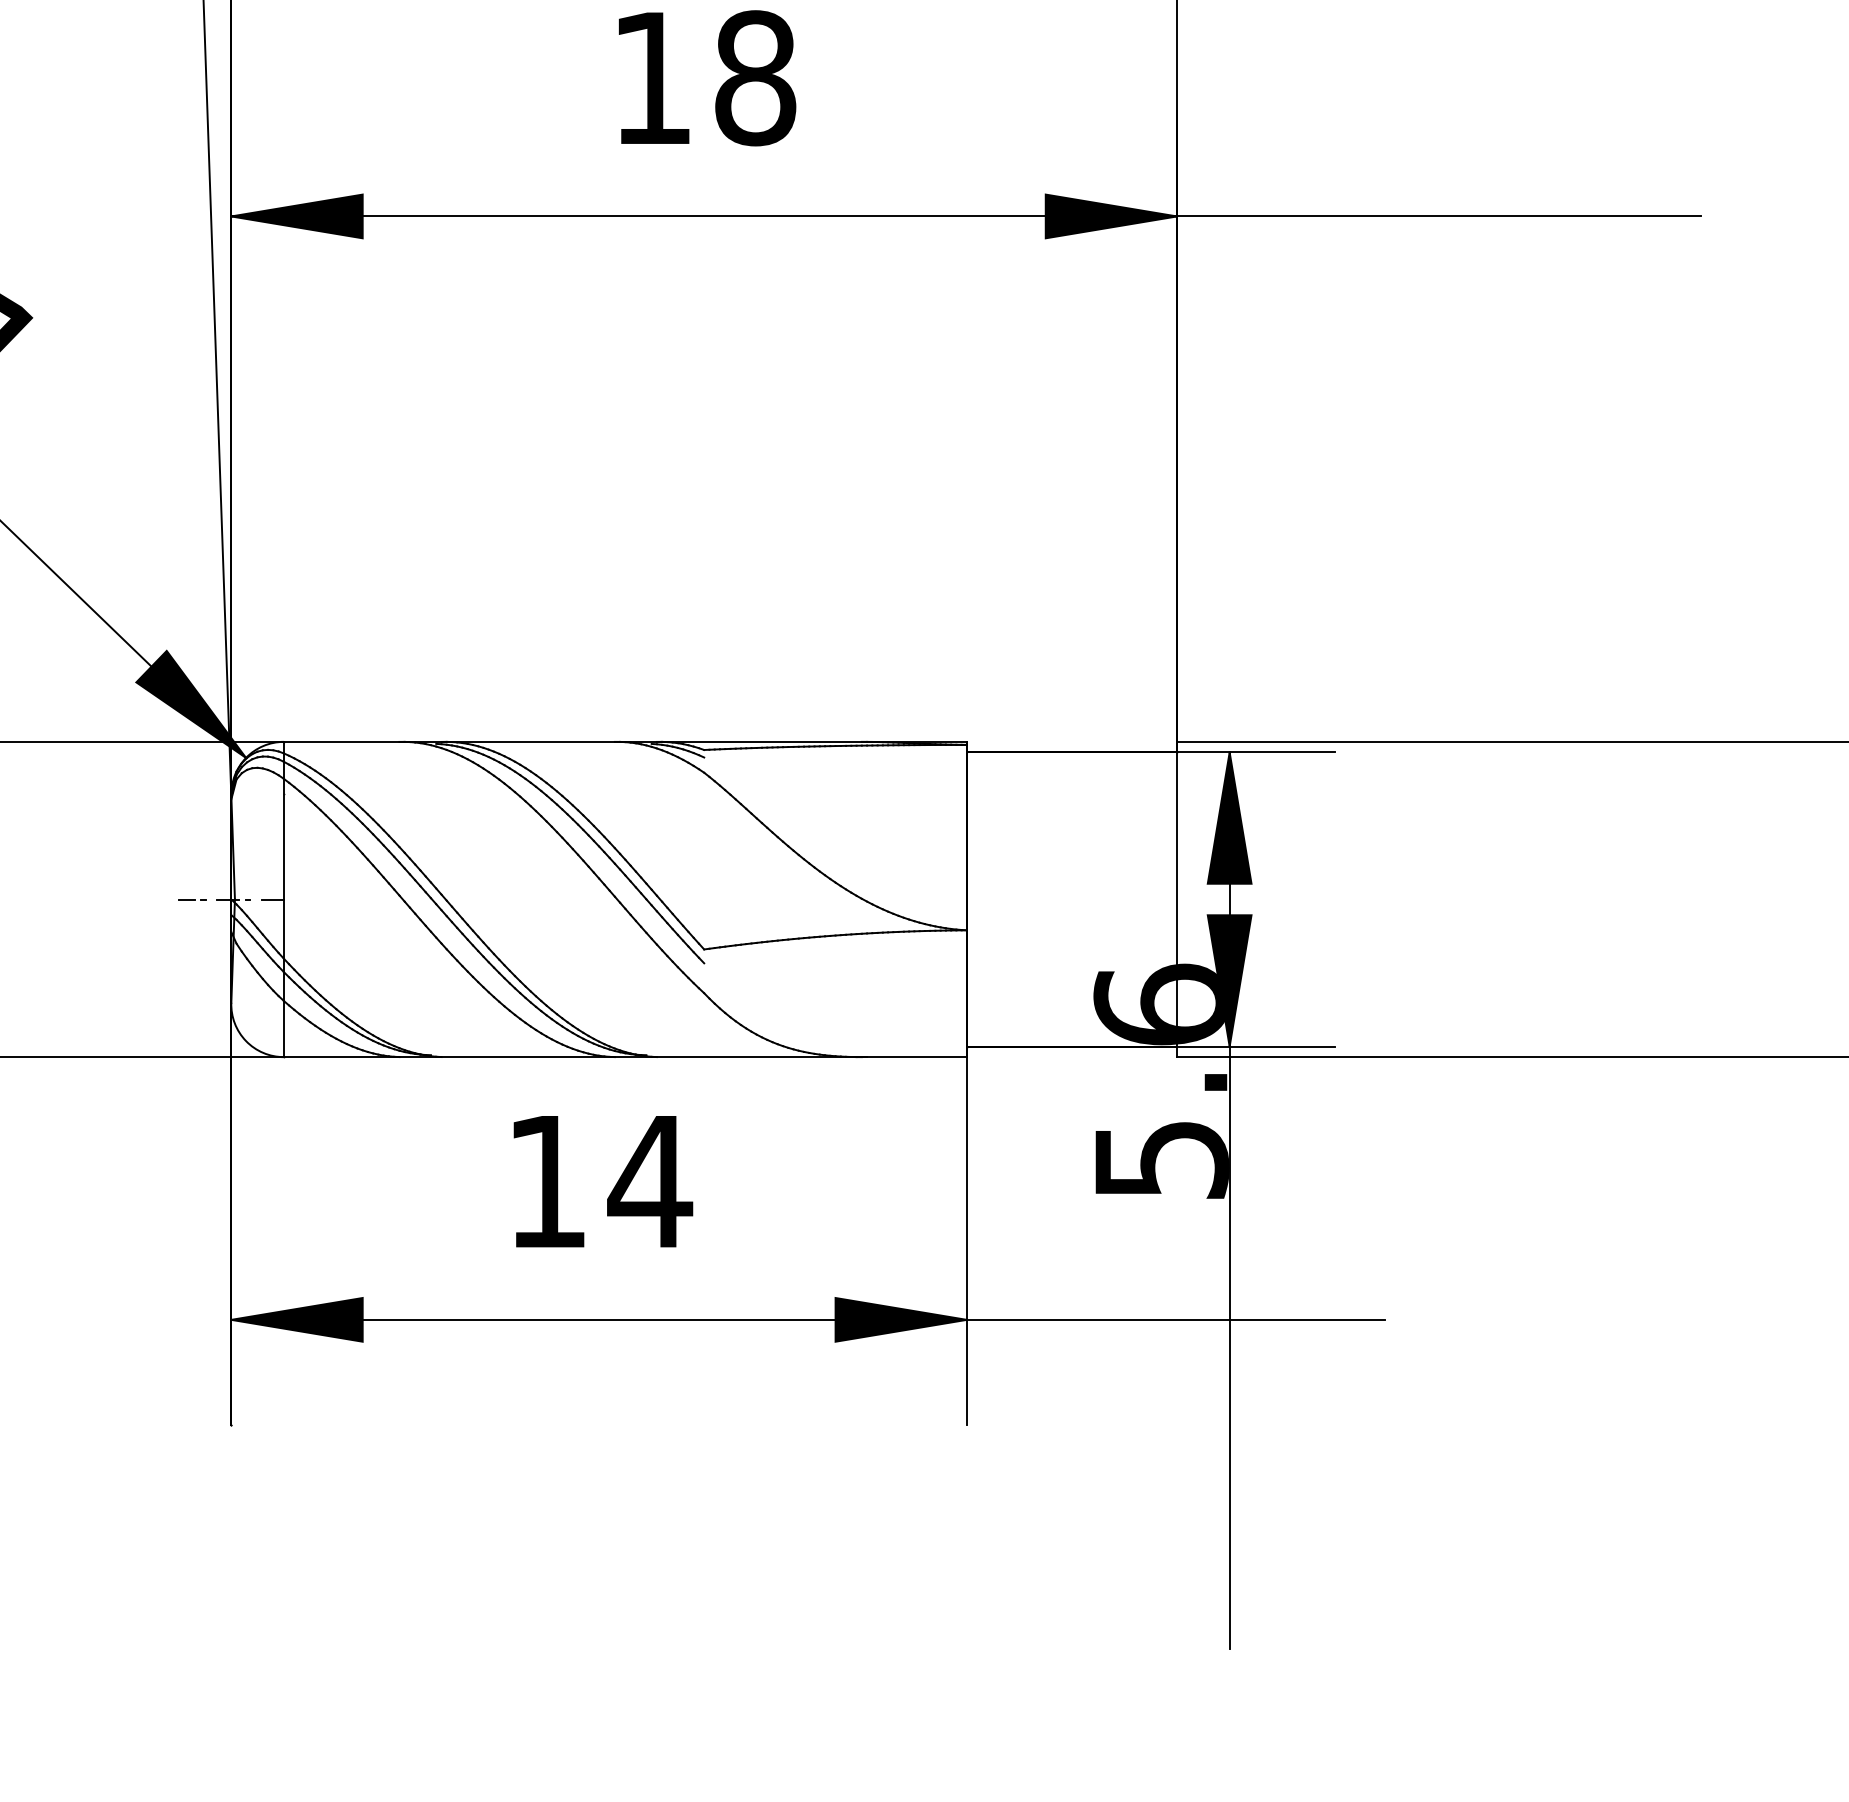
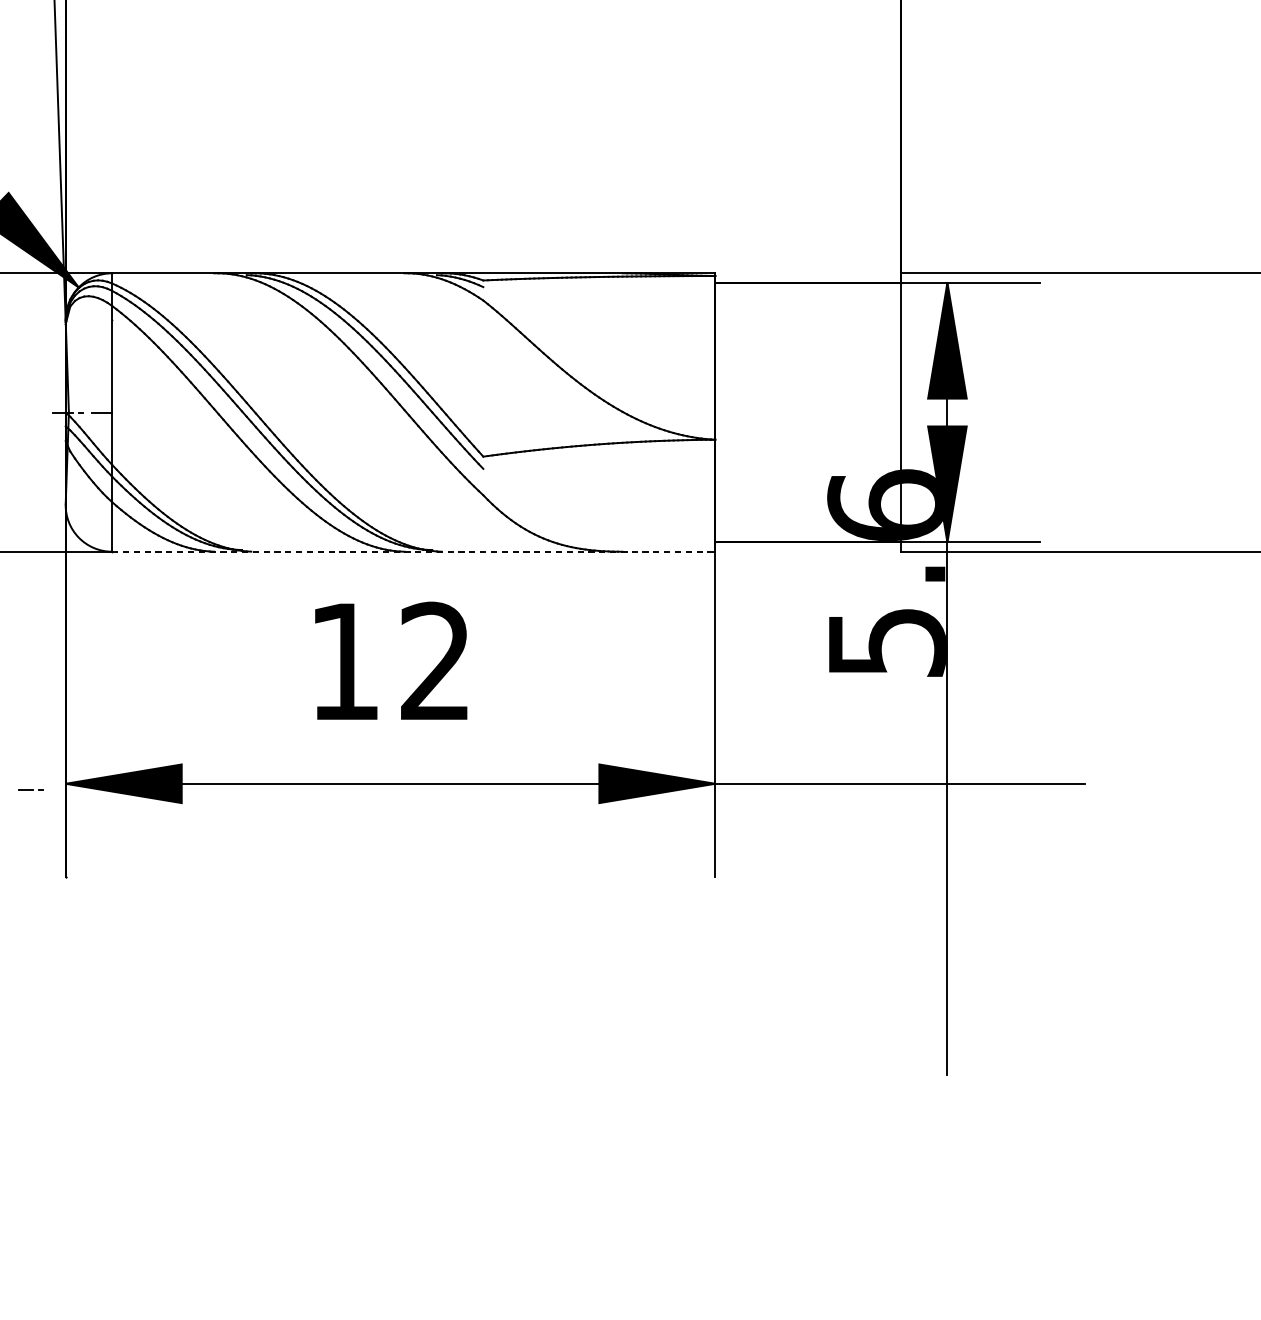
line: (192, 899) -> (31, 789), moved
line: (625, 1057) -> (413, 552), solid -> dashed
text: (650, 1180) -> (435, 660), 14 -> 12

